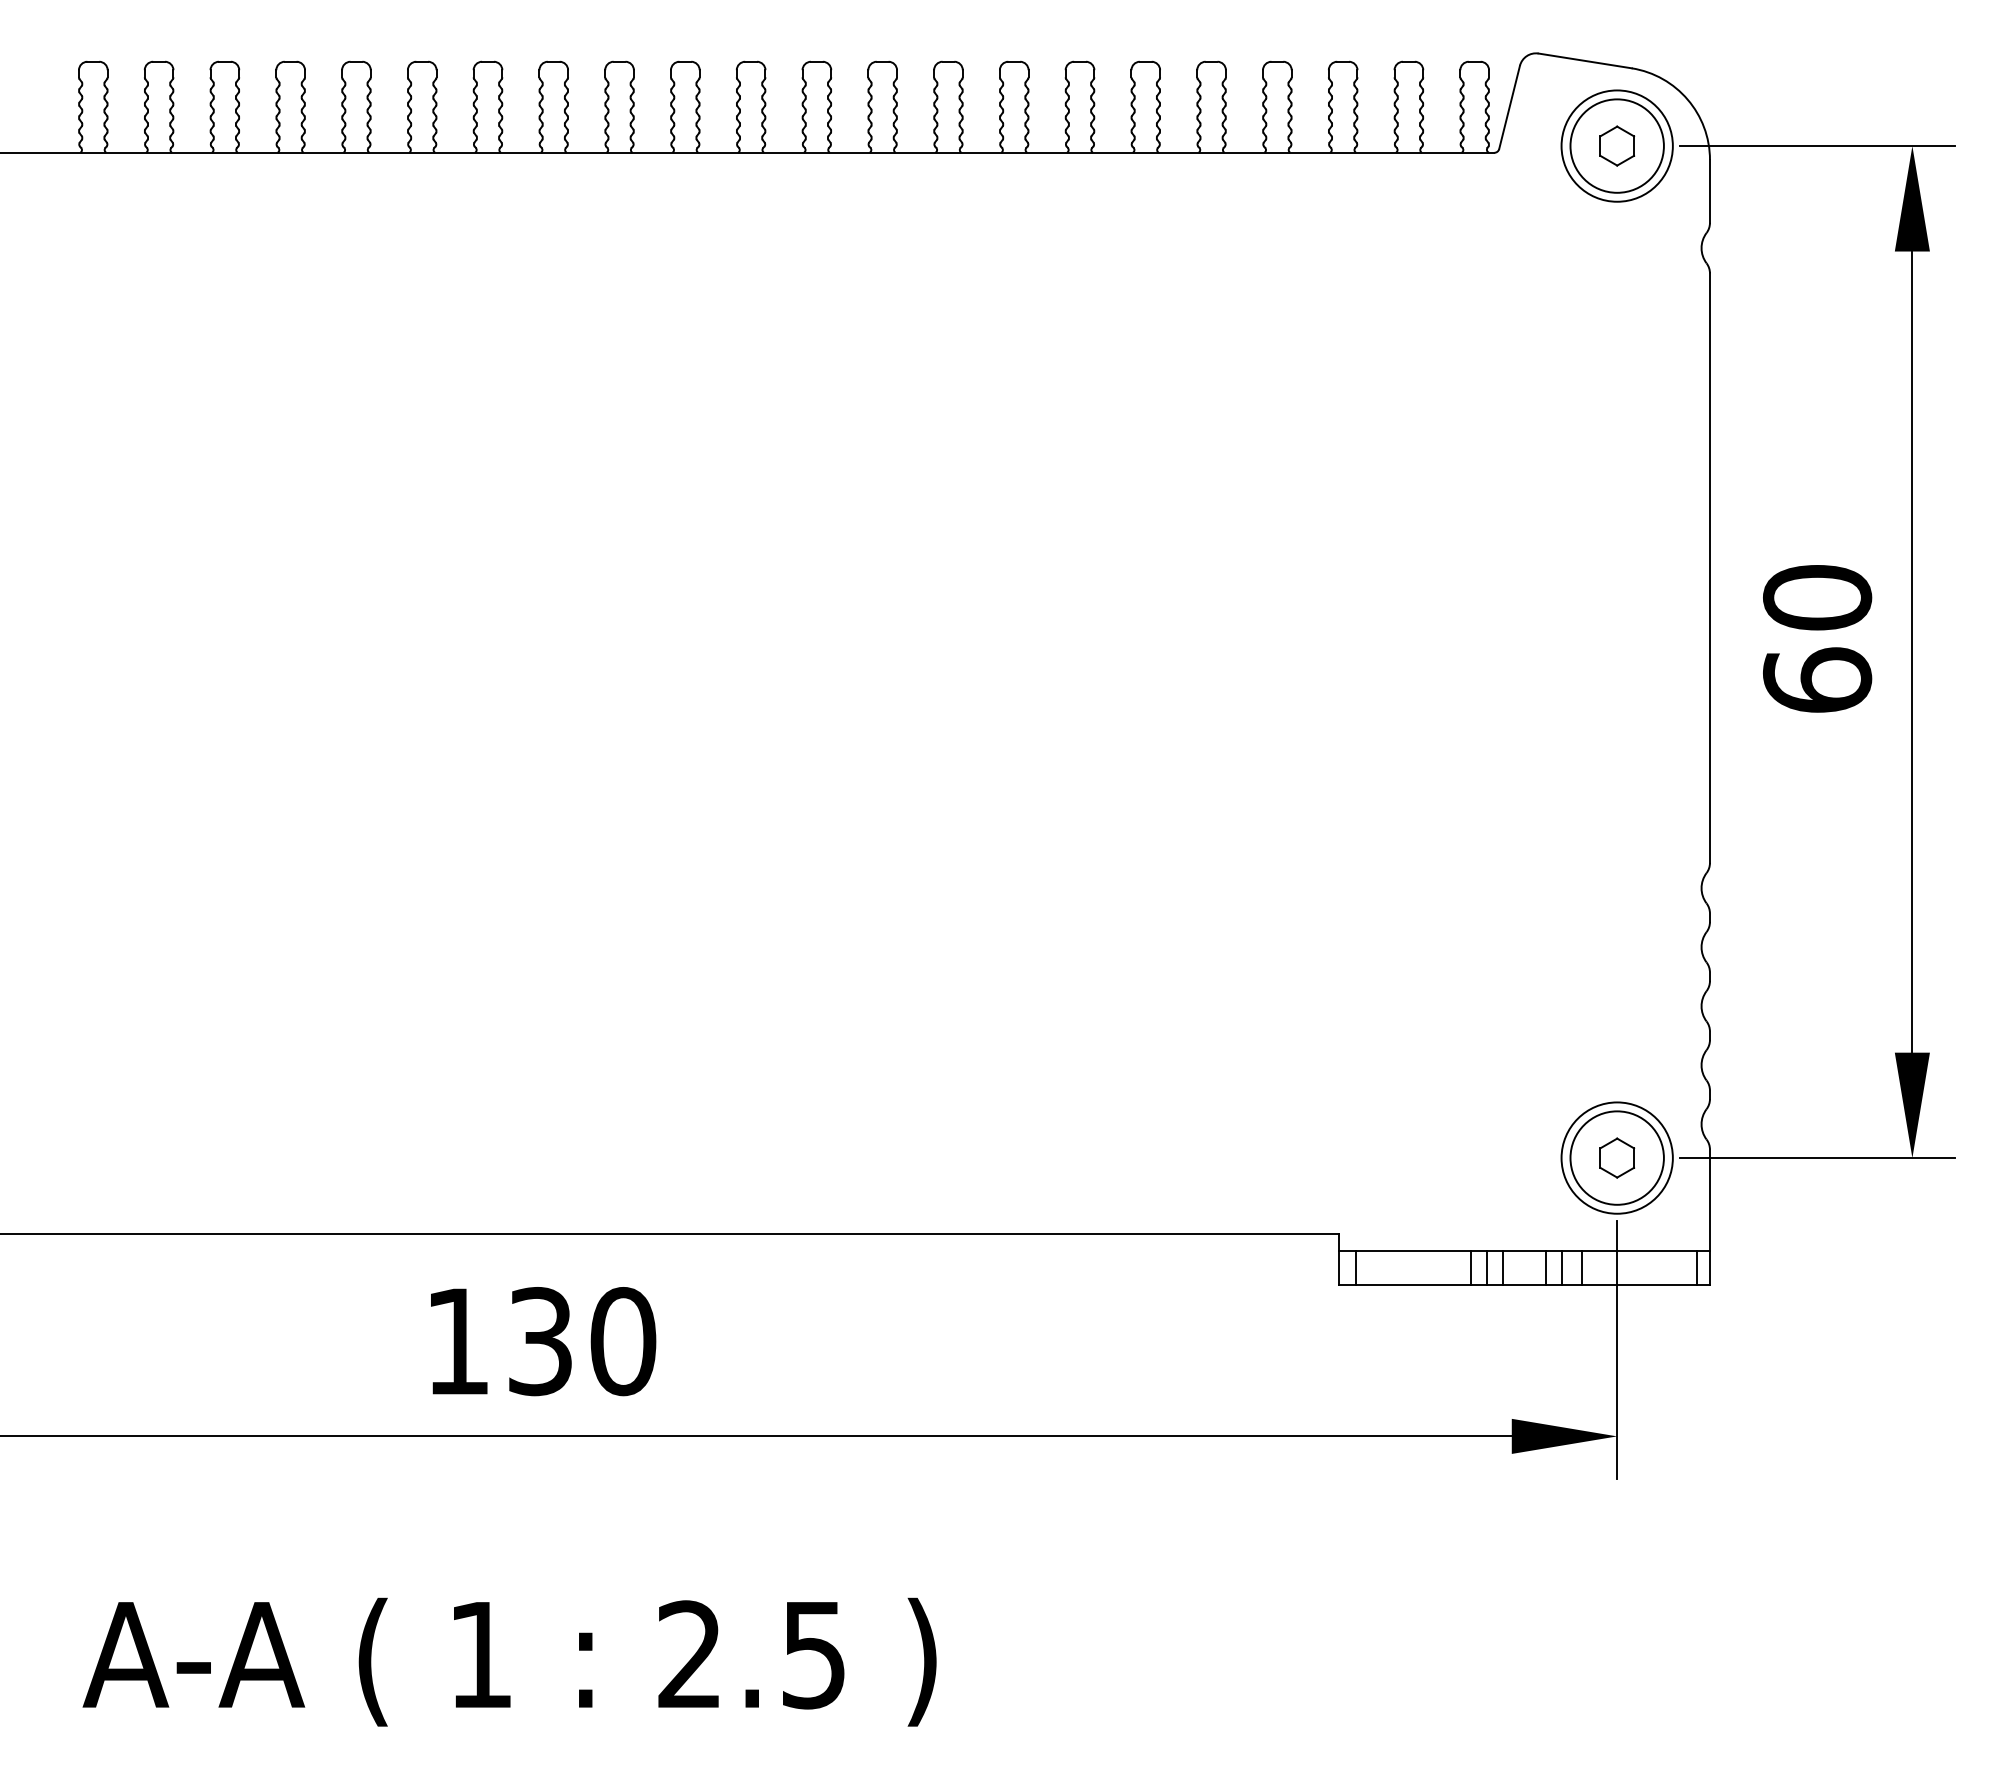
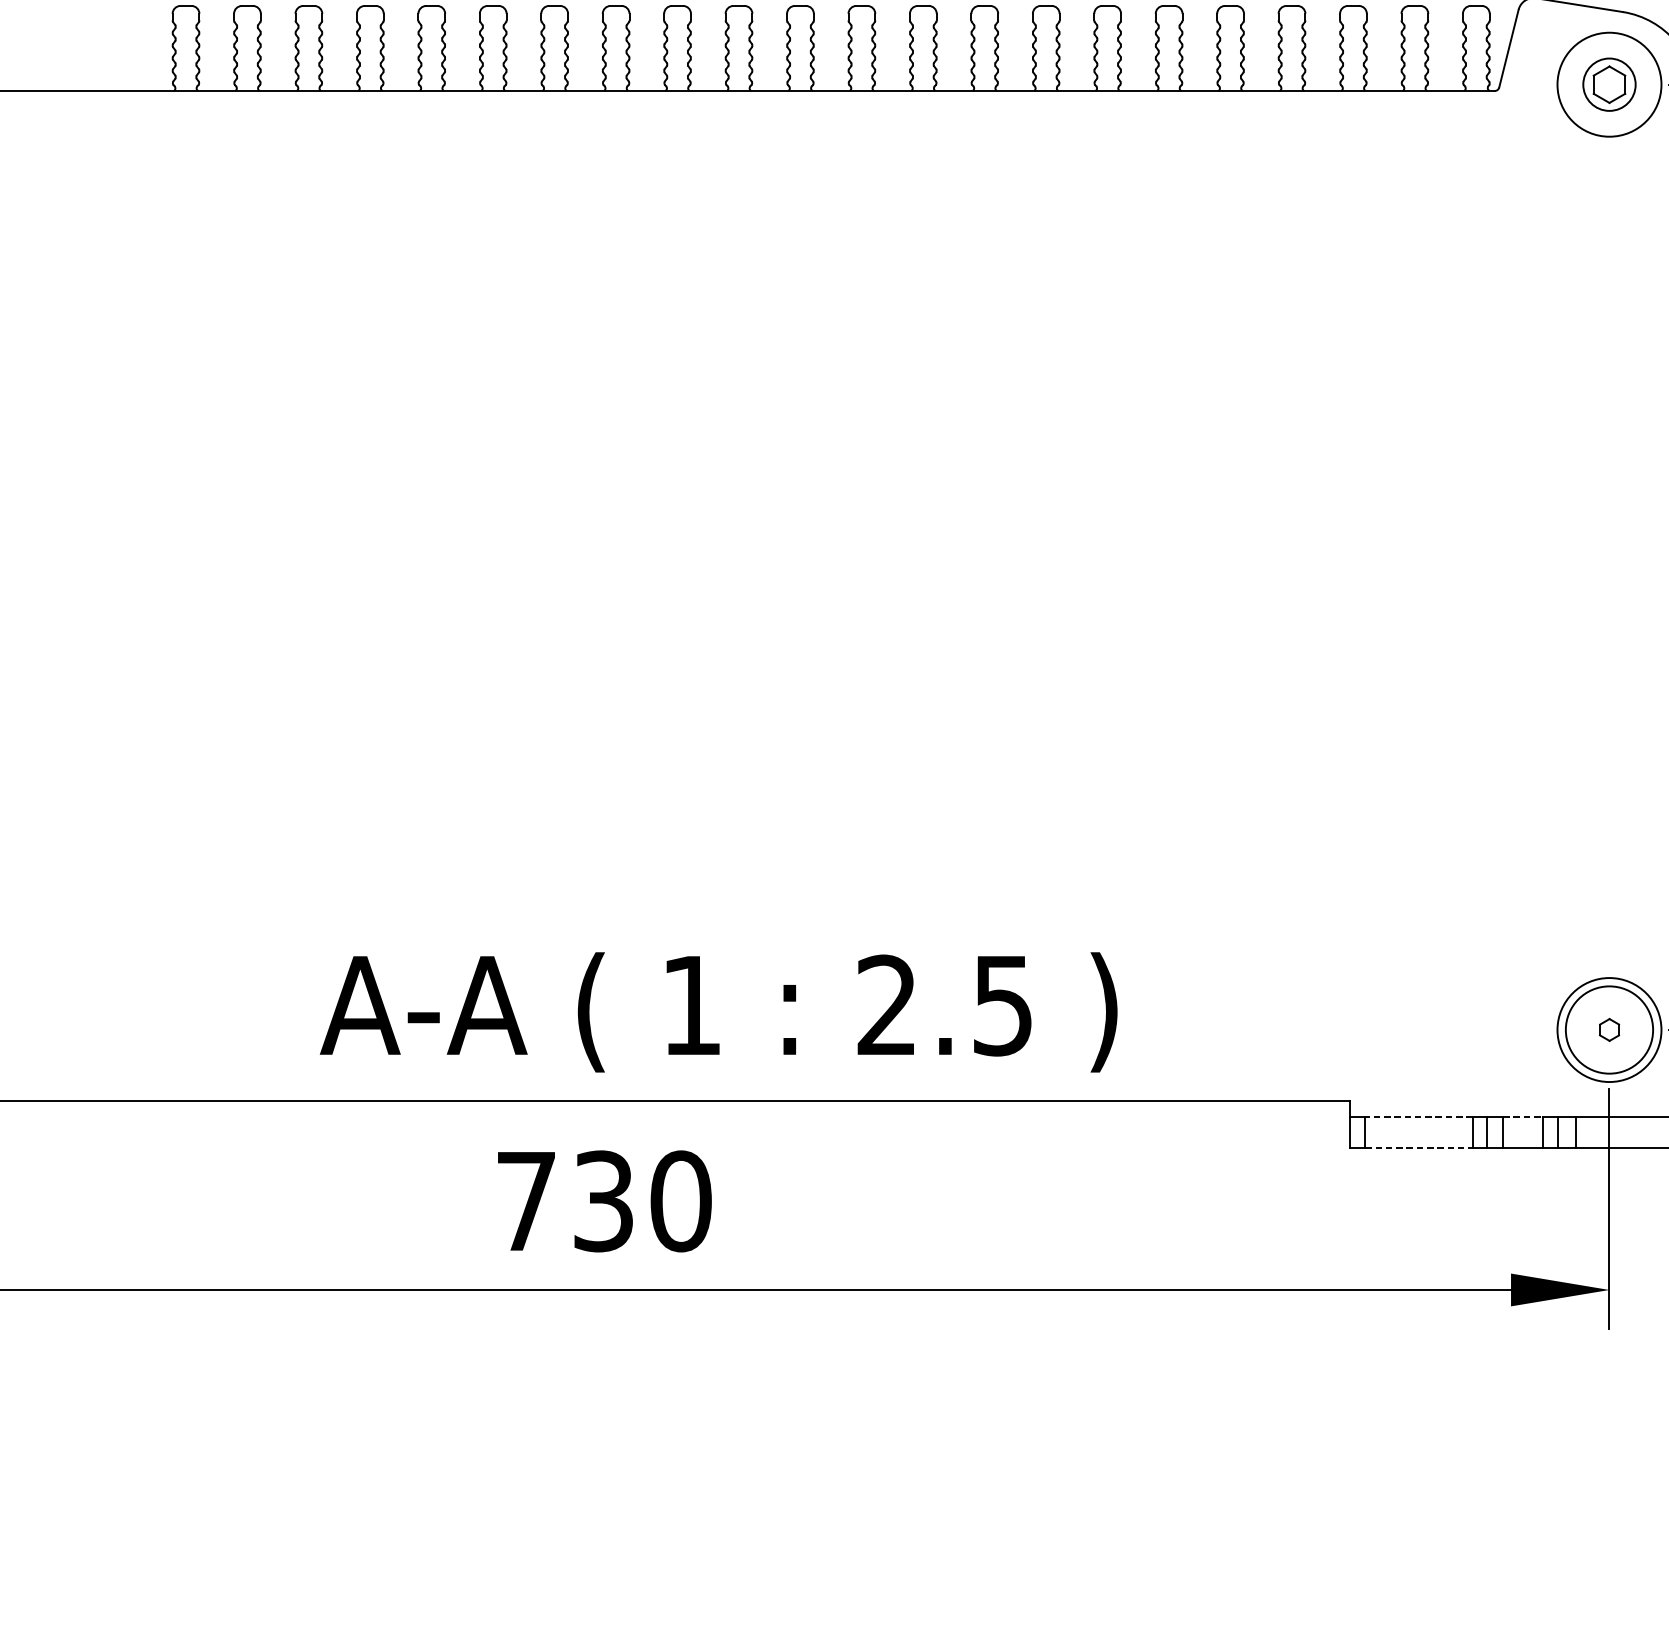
circle: (1616, 145) -> (1608, 84), size x0.6
part: (1617, 1157) -> (1609, 1029), size x0.6
line: (1413, 1250) -> (1419, 1116), solid -> dashed
line: (1524, 1250) -> (1522, 1116), solid -> dashed
line: (1413, 1284) -> (1419, 1148), solid -> dashed
text: (457, 1341) -> (526, 1201), 130 -> 730
text: (509, 1661) -> (718, 1011), moved

